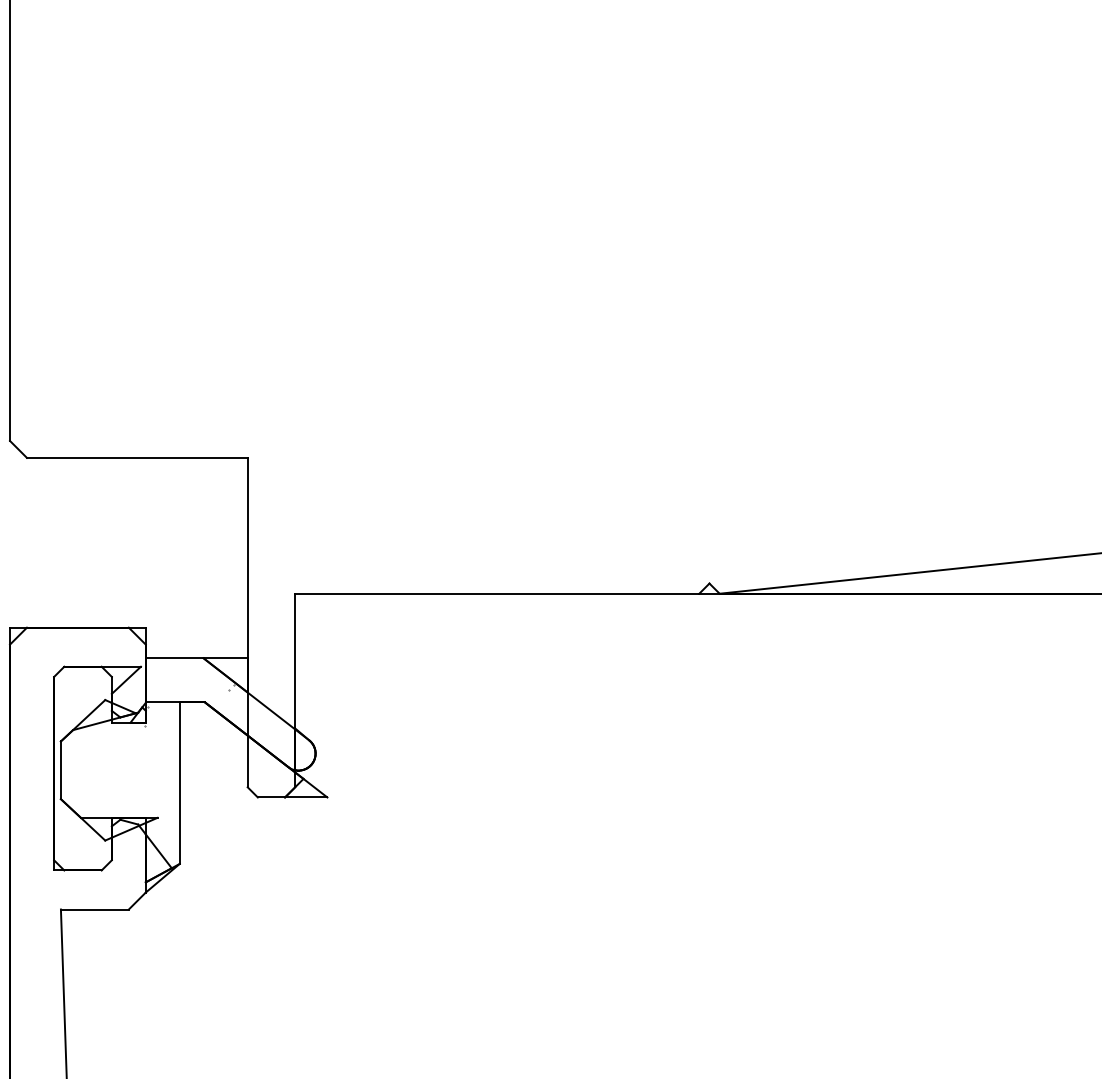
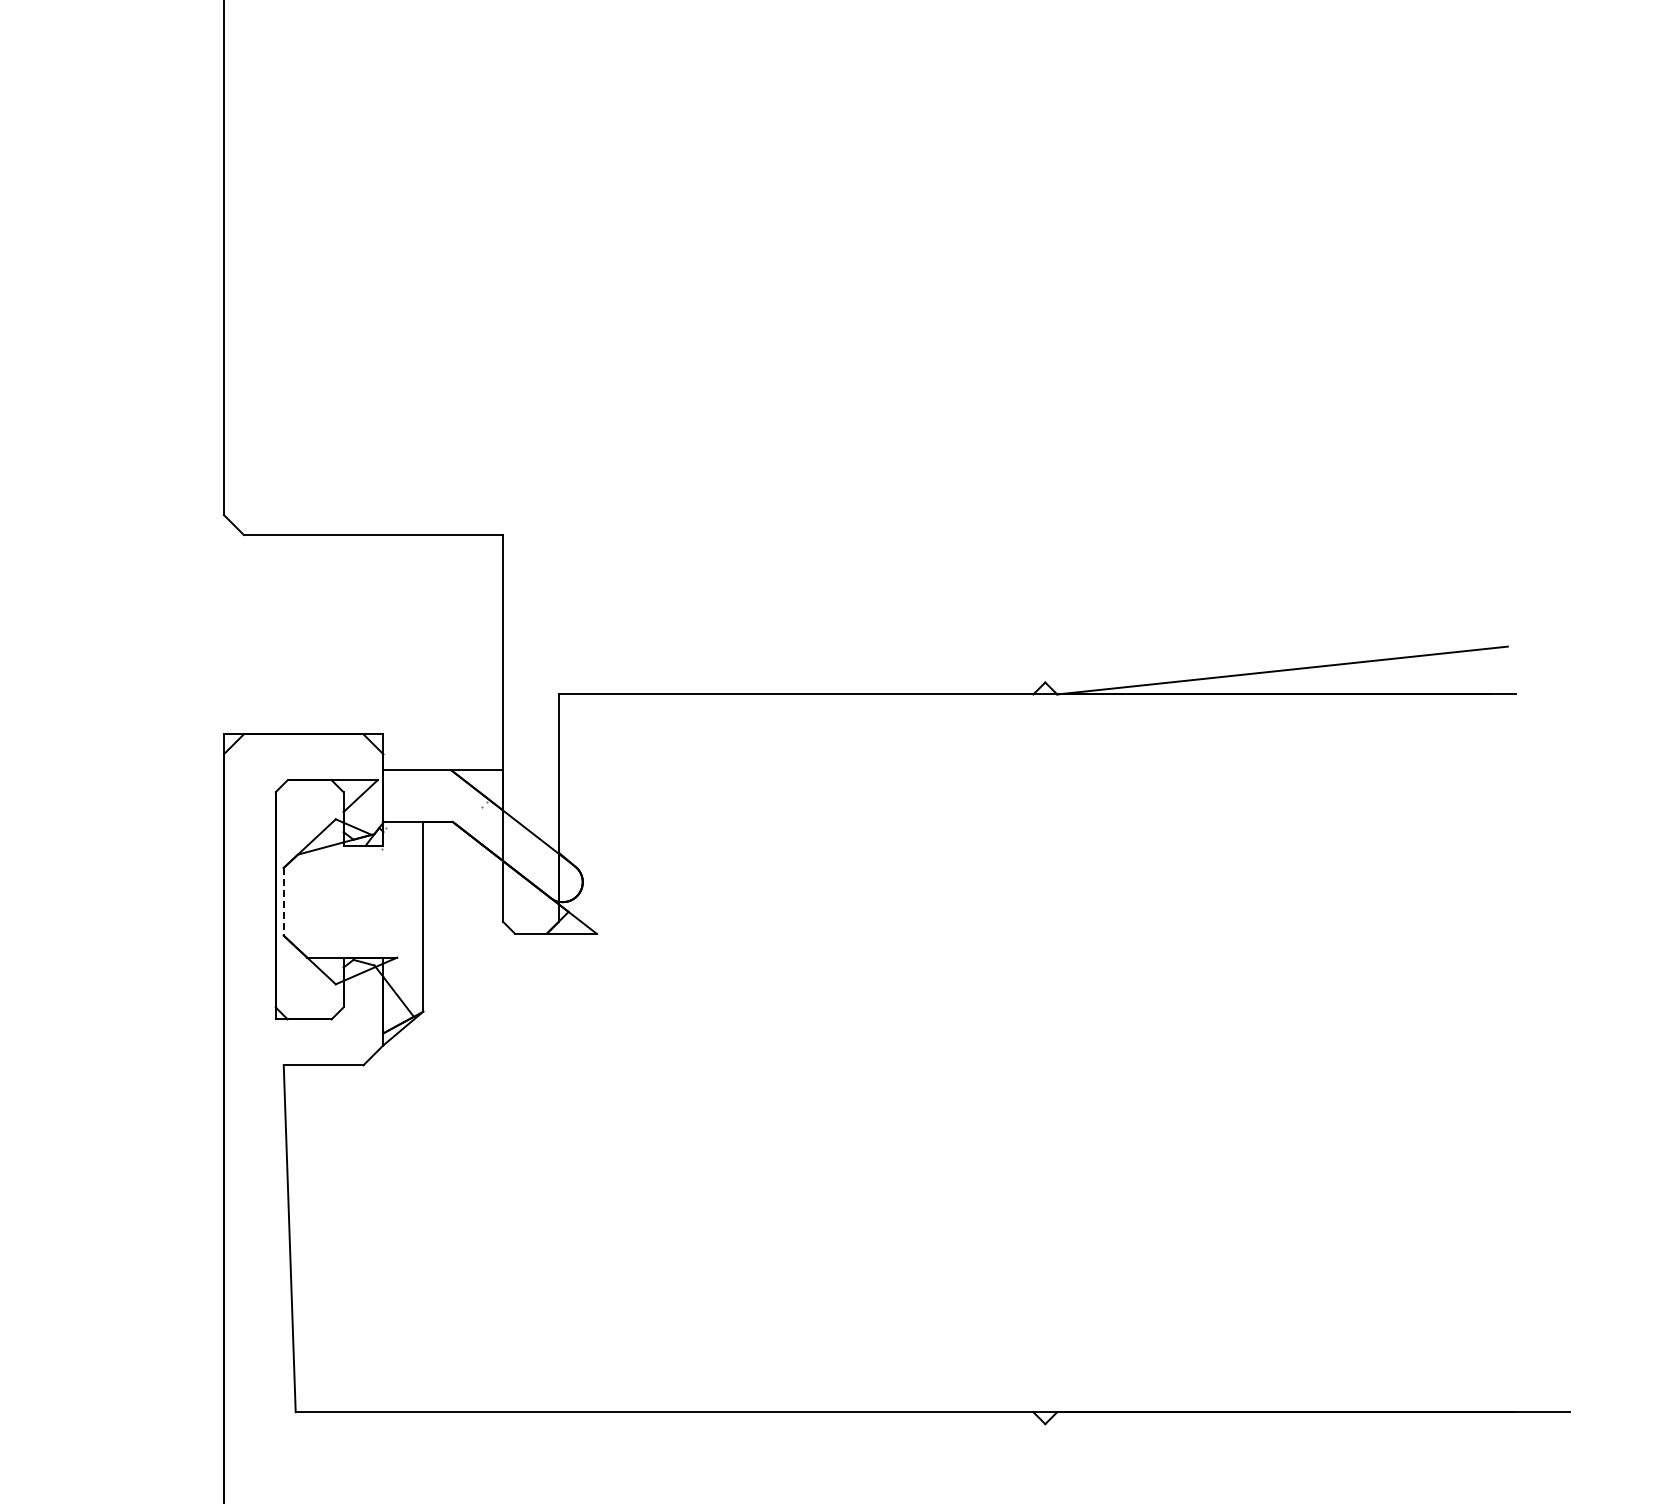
line: (60, 770) -> (283, 901), solid -> dashed

